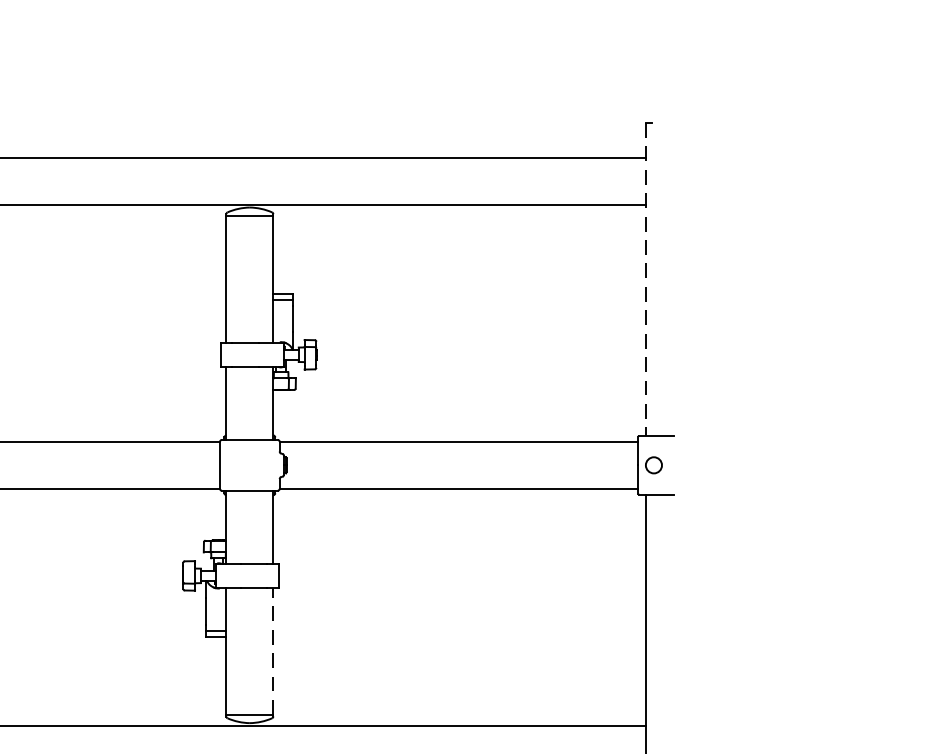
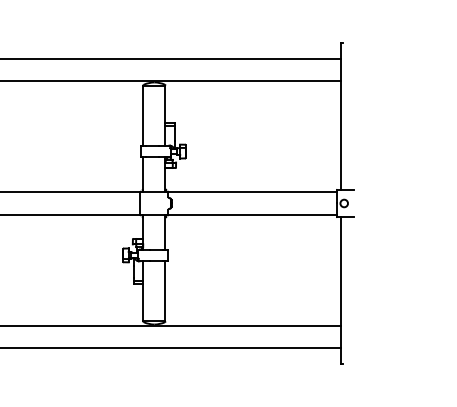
line: (646, 280) -> (340, 116), dashed -> solid
line: (273, 650) -> (165, 290), dashed -> solid

